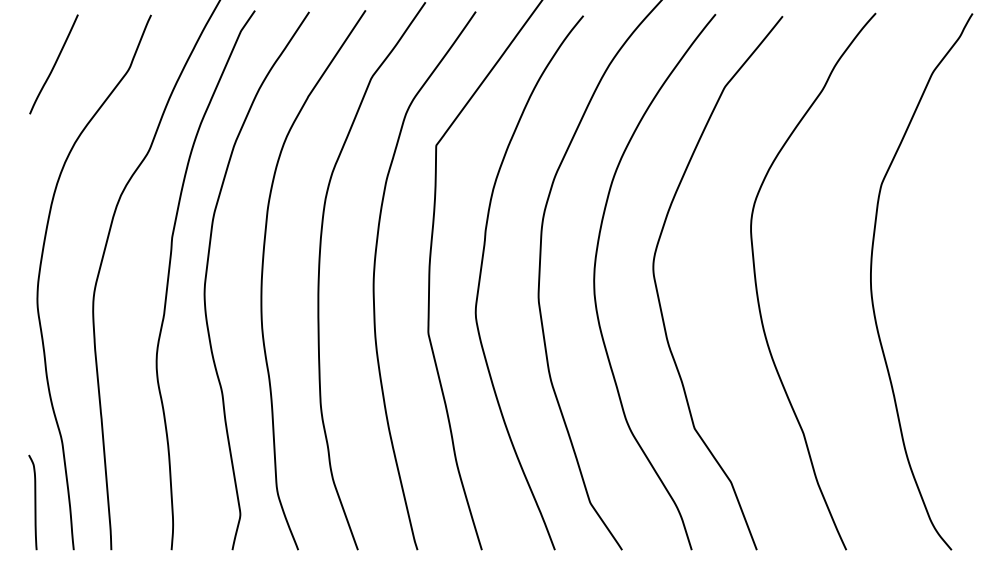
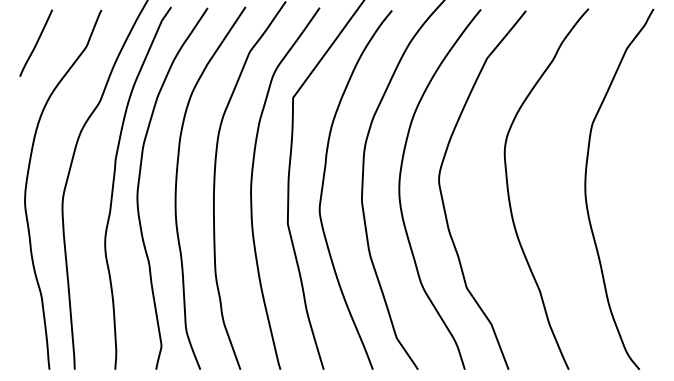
curve: (33, 502) -> (22, 337), removed

